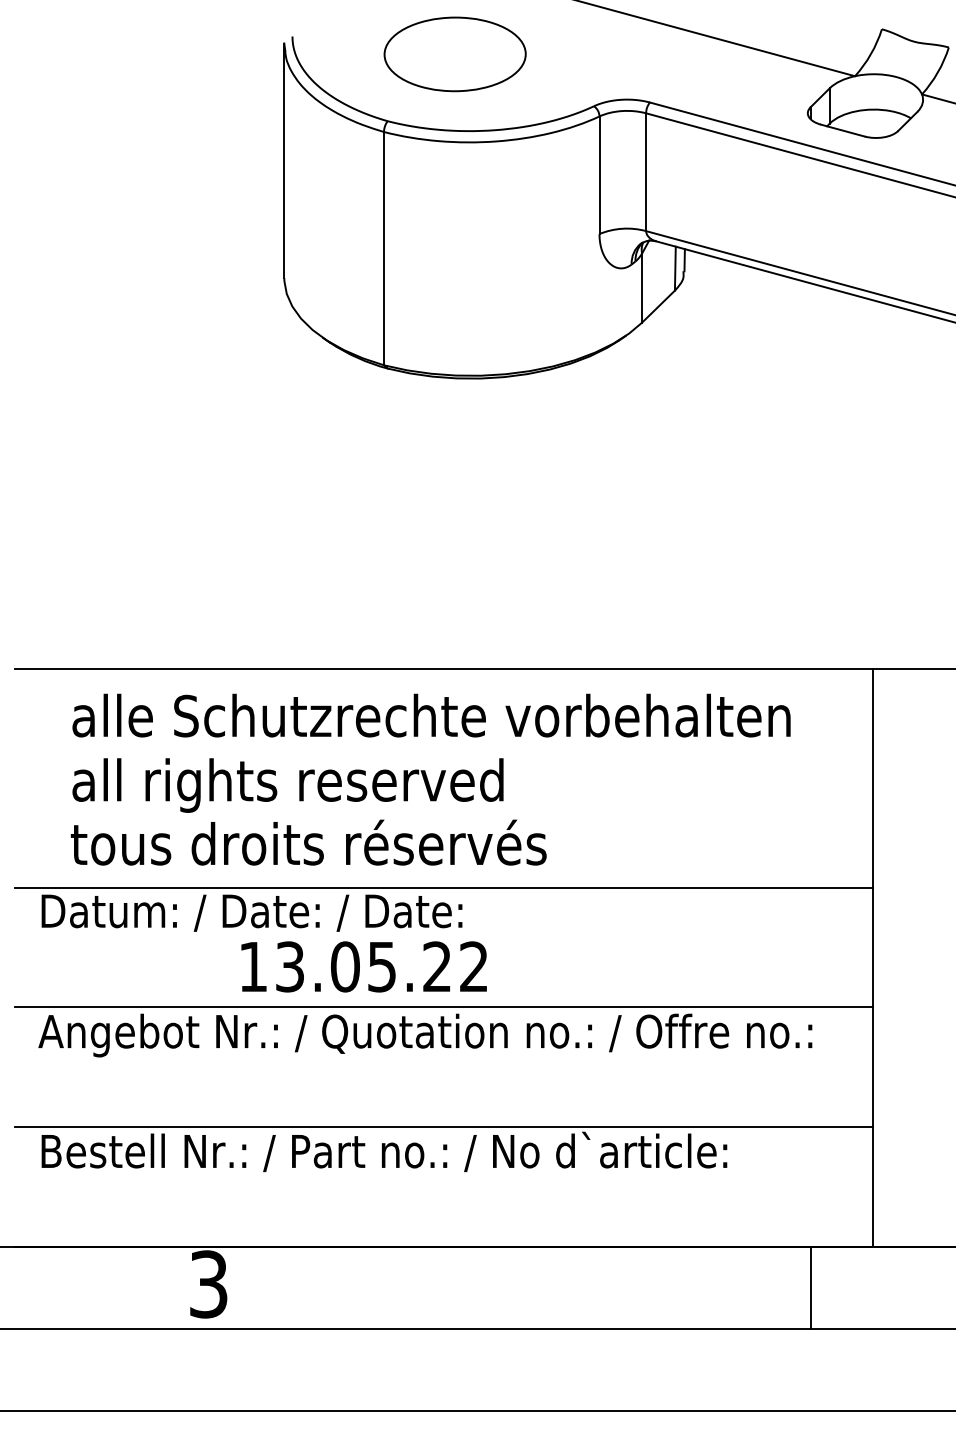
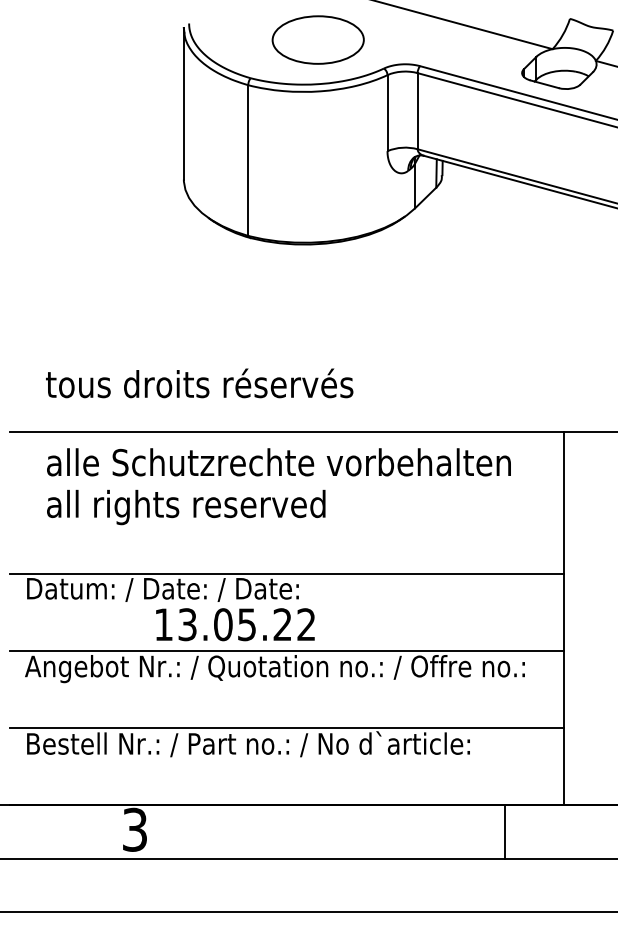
part: (454, 53) -> (317, 39), moved
text: (308, 842) -> (199, 383), moved
line: (811, 1286) -> (505, 831), moved

